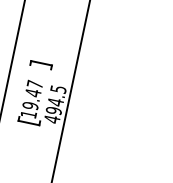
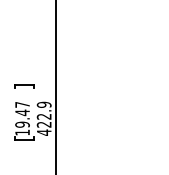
text: (55, 99) -> (43, 114), 494.5 -> 422.9

